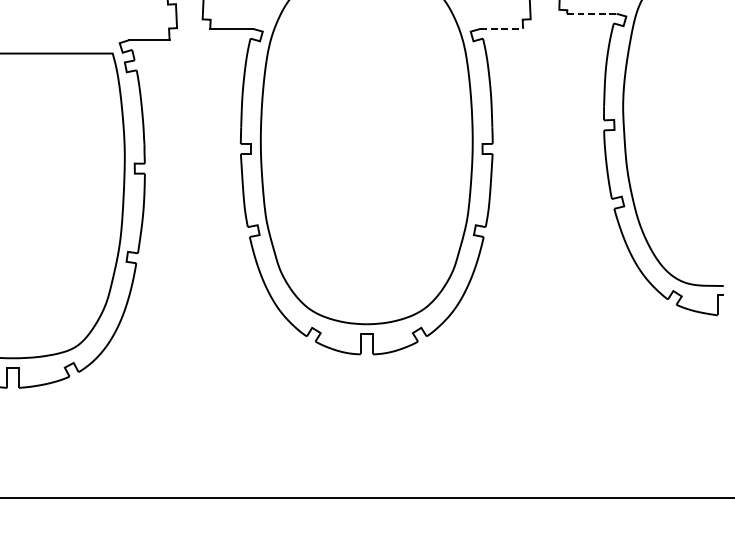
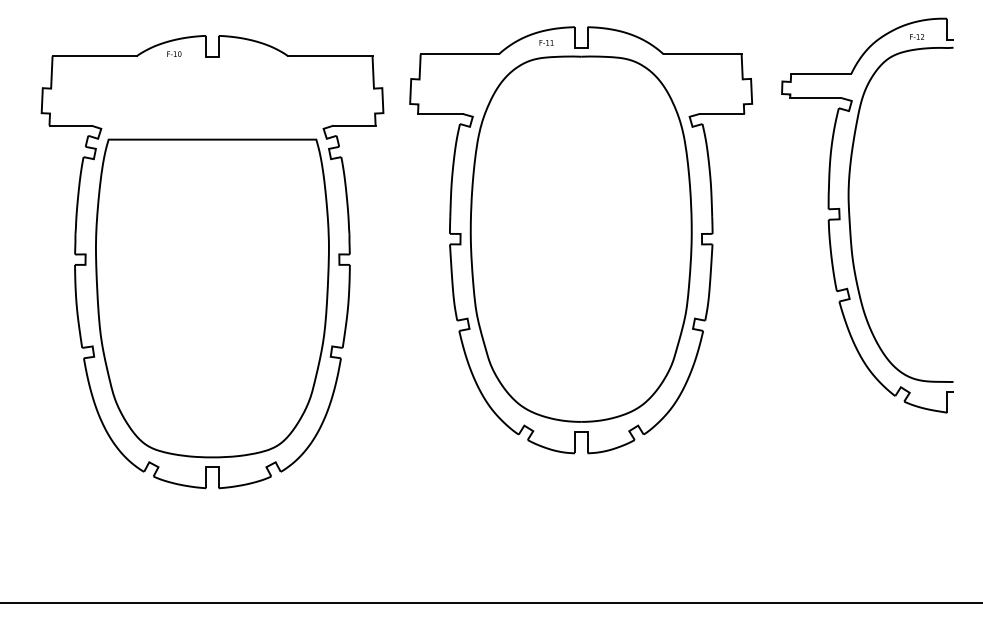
line: (591, 14) -> (815, 98), dashed -> solid
line: (502, 28) -> (722, 113), dashed -> solid

